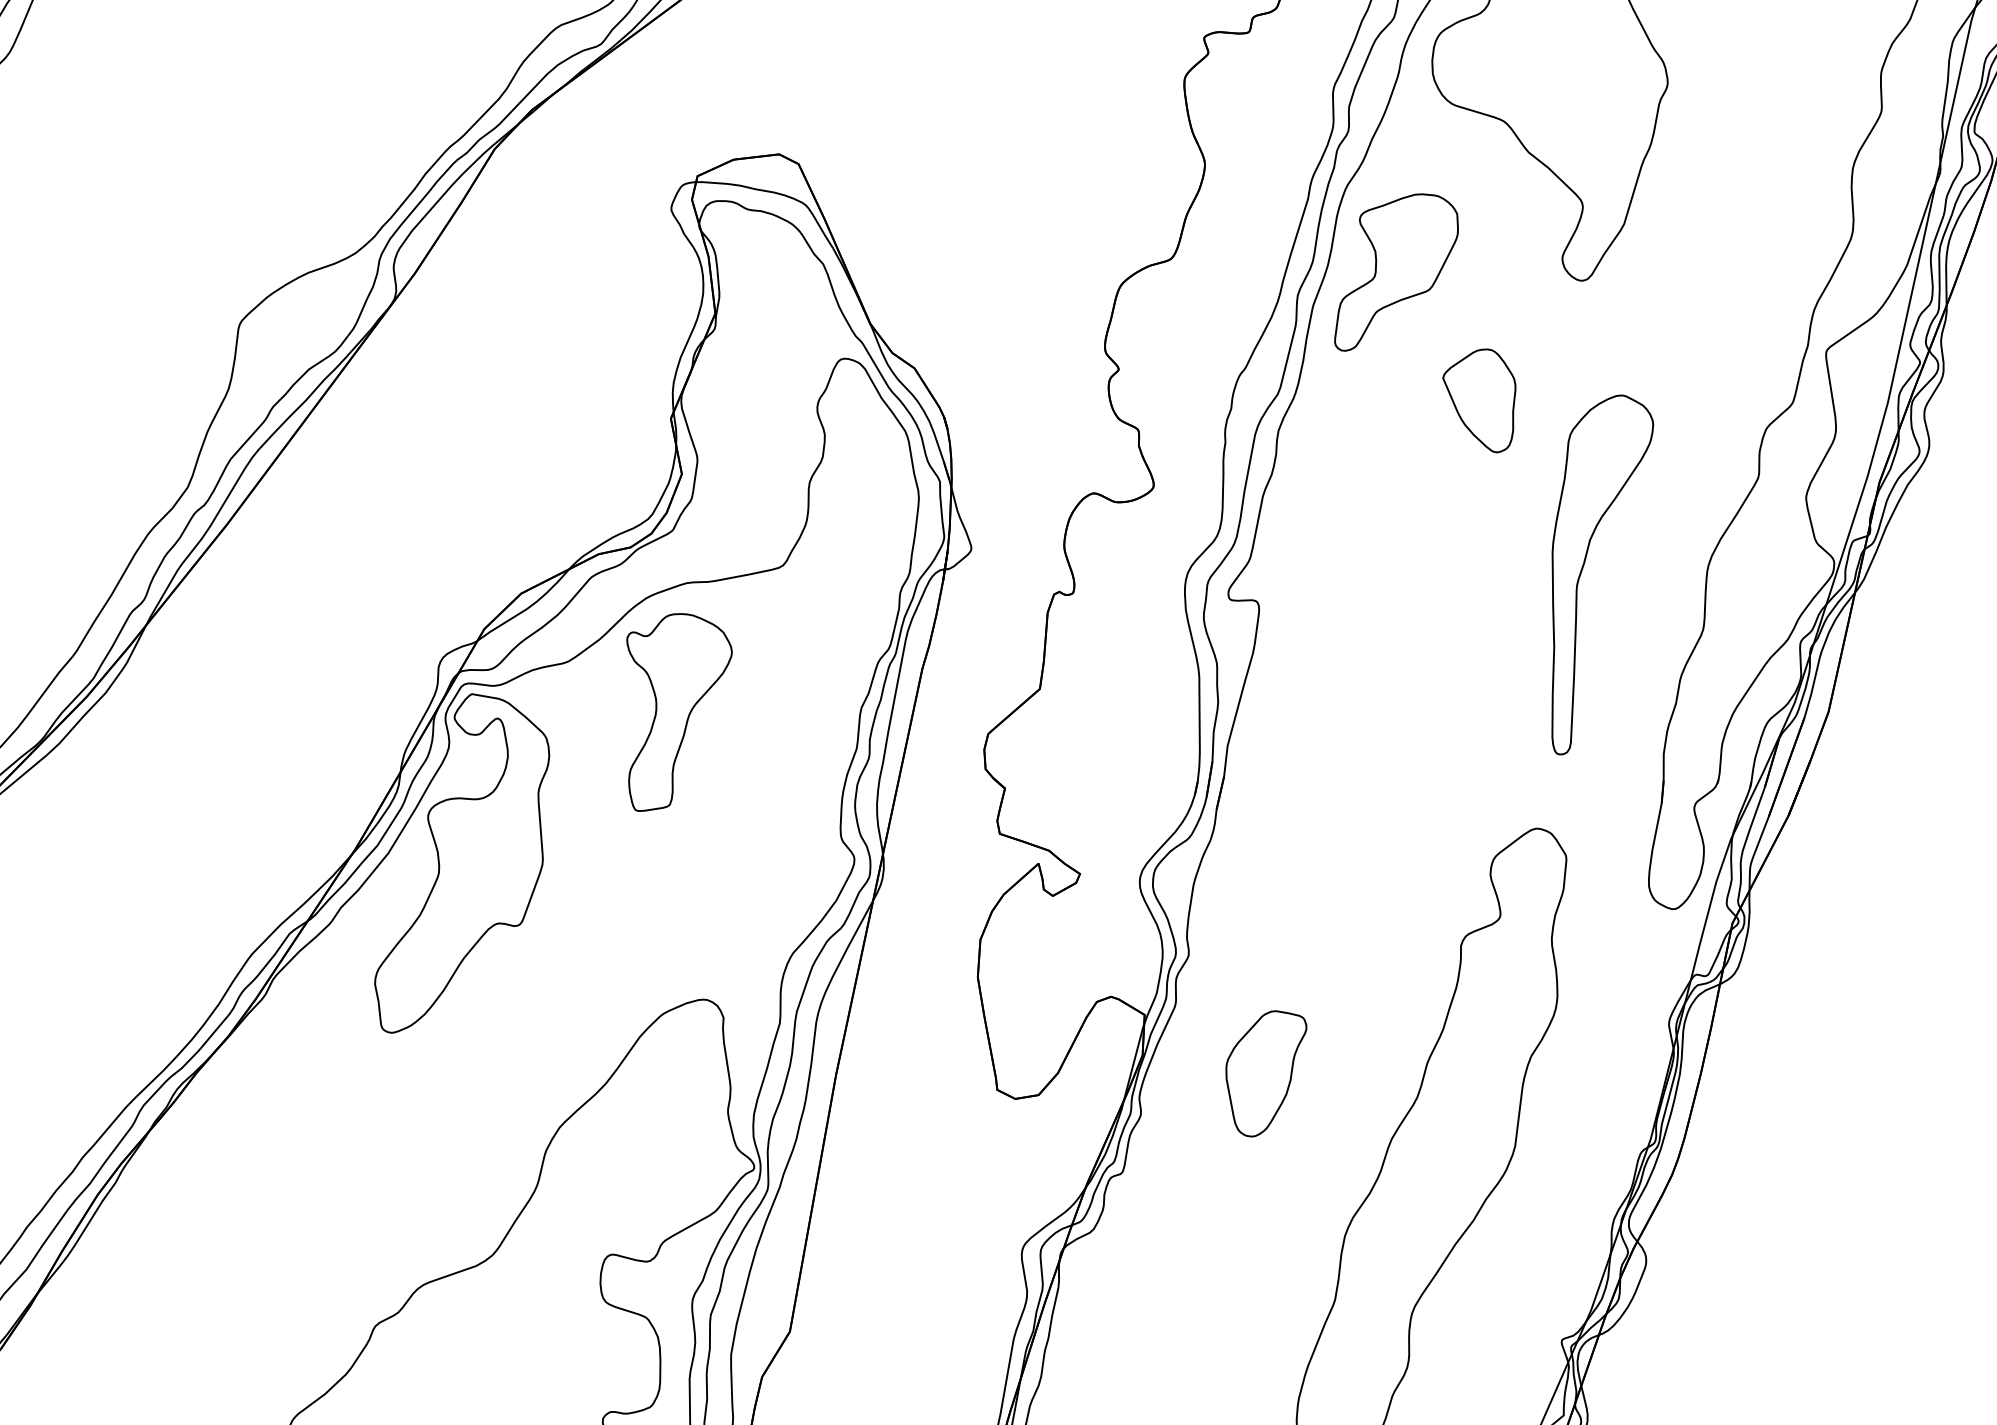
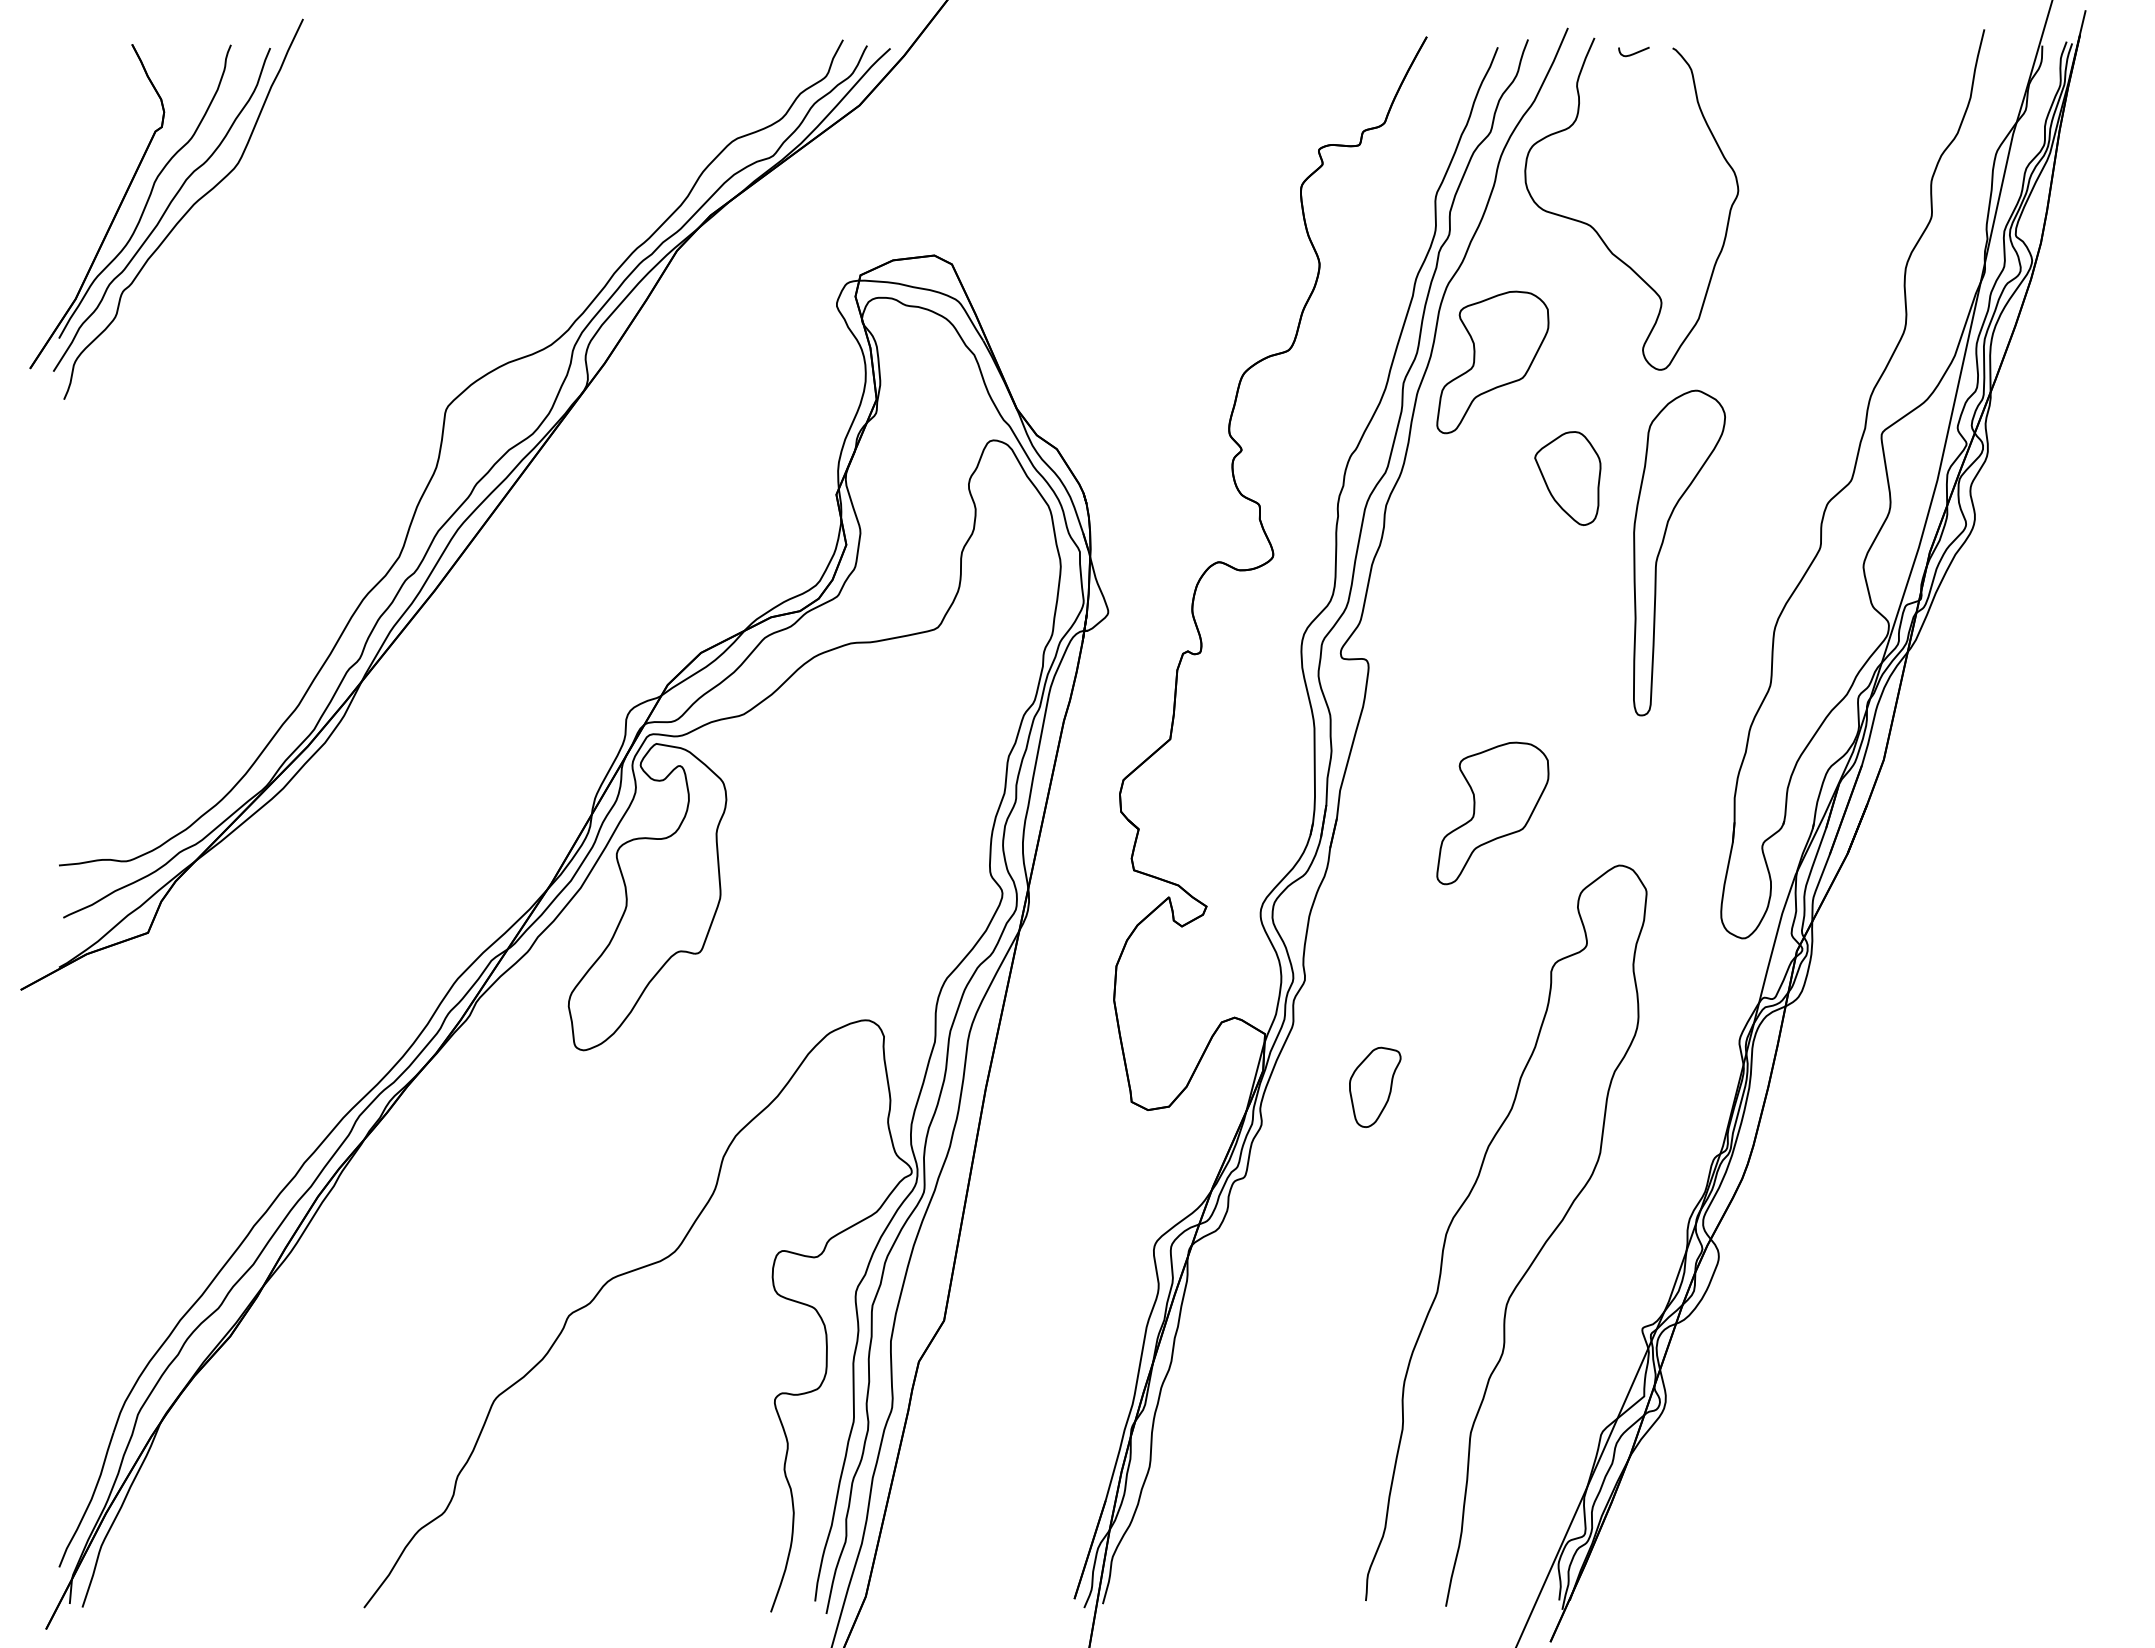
part: (1583, 567) -> (1662, 546), moved
part: (679, 712) -> (844, 760), removed
part: (1396, 771) -> (1492, 813), added
part: (1266, 1073) -> (1375, 1087), size x0.7

